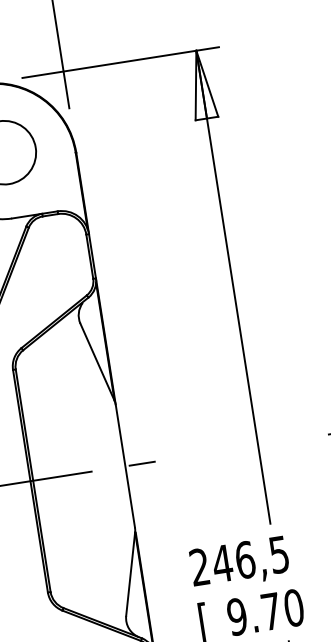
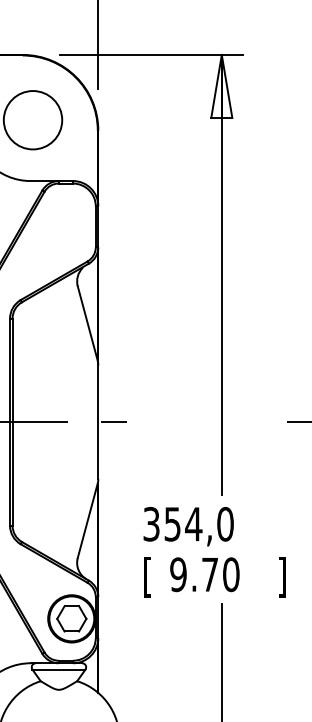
text: (239, 560) -> (188, 523), 246,5 -> 354,0

